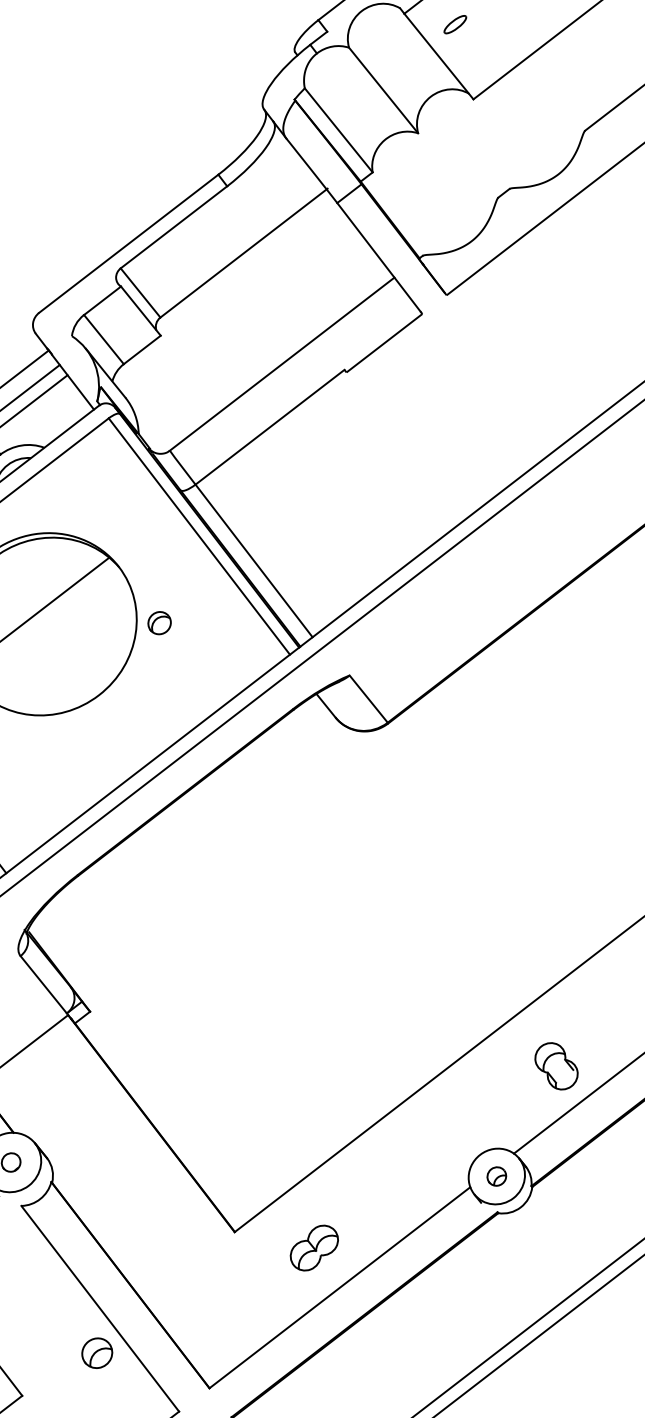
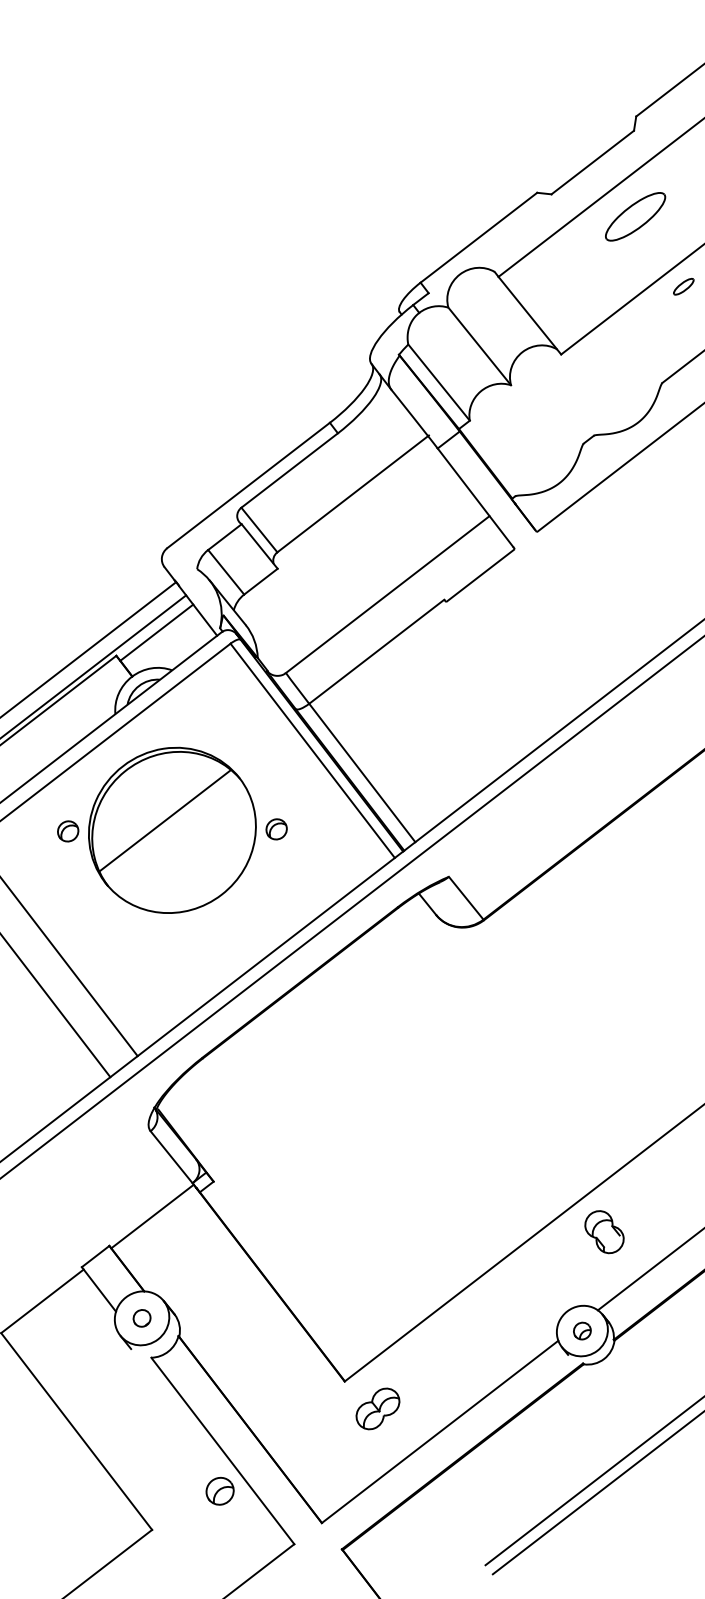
part: (455, 24) -> (683, 286), moved
part: (556, 1066) -> (604, 1232), moved
part: (313, 1247) -> (377, 1408), moved

